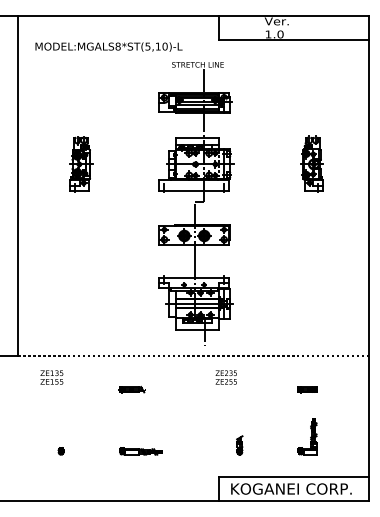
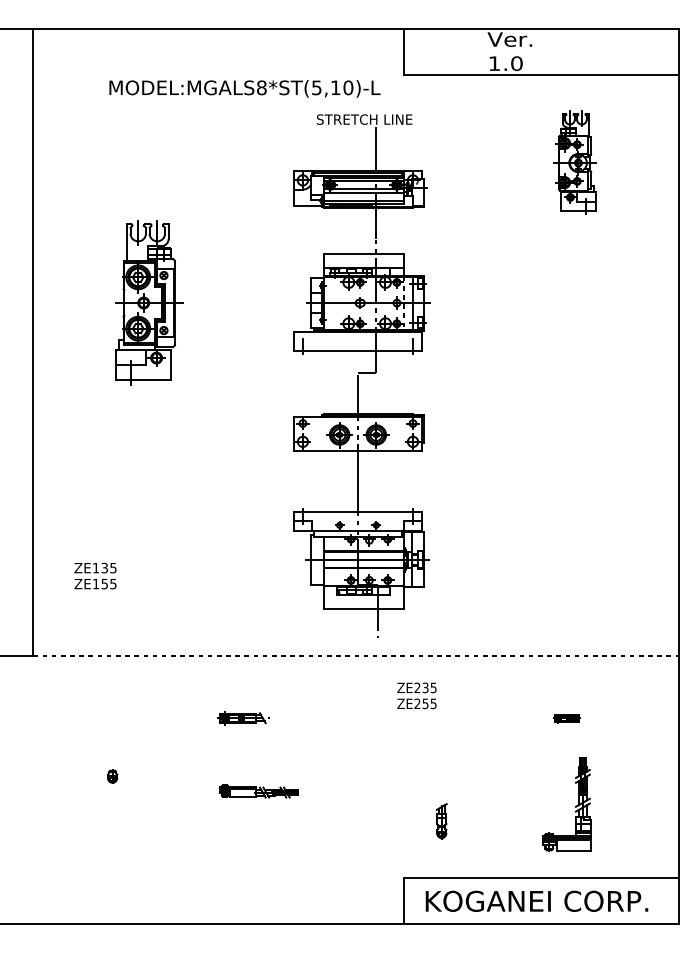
text: (108, 46) -> (244, 87), moved
part: (311, 163) -> (573, 161), moved
part: (81, 164) -> (150, 303), size x1.6
text: (51, 377) -> (94, 576), moved
part: (307, 389) -> (566, 717), size x0.7
part: (307, 436) -> (566, 804), size x1.4
part: (60, 451) -> (111, 776), moved
part: (140, 451) -> (258, 791), moved

